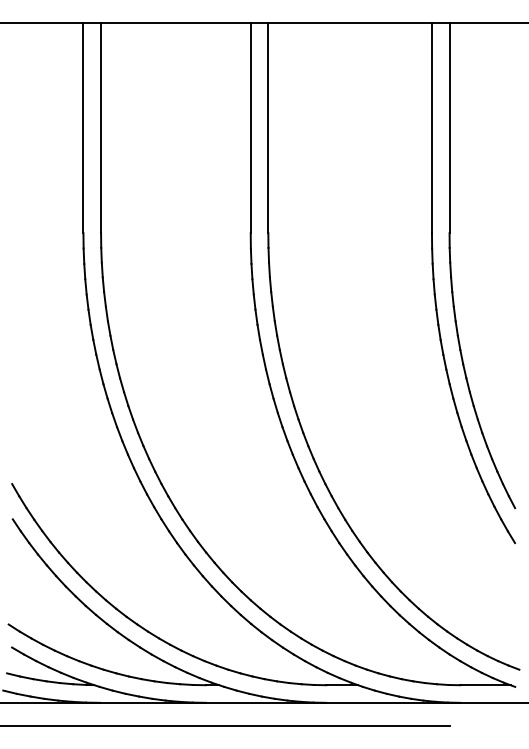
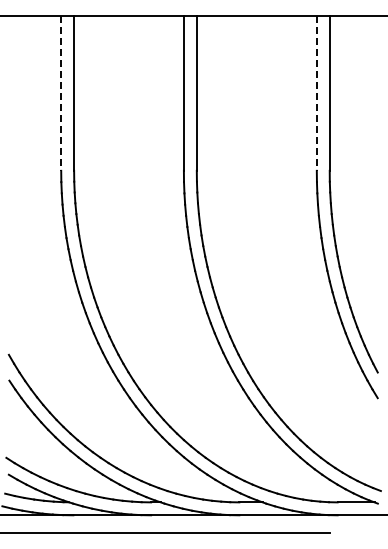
line: (83, 129) -> (61, 94), solid -> dashed
line: (431, 129) -> (316, 94), solid -> dashed

